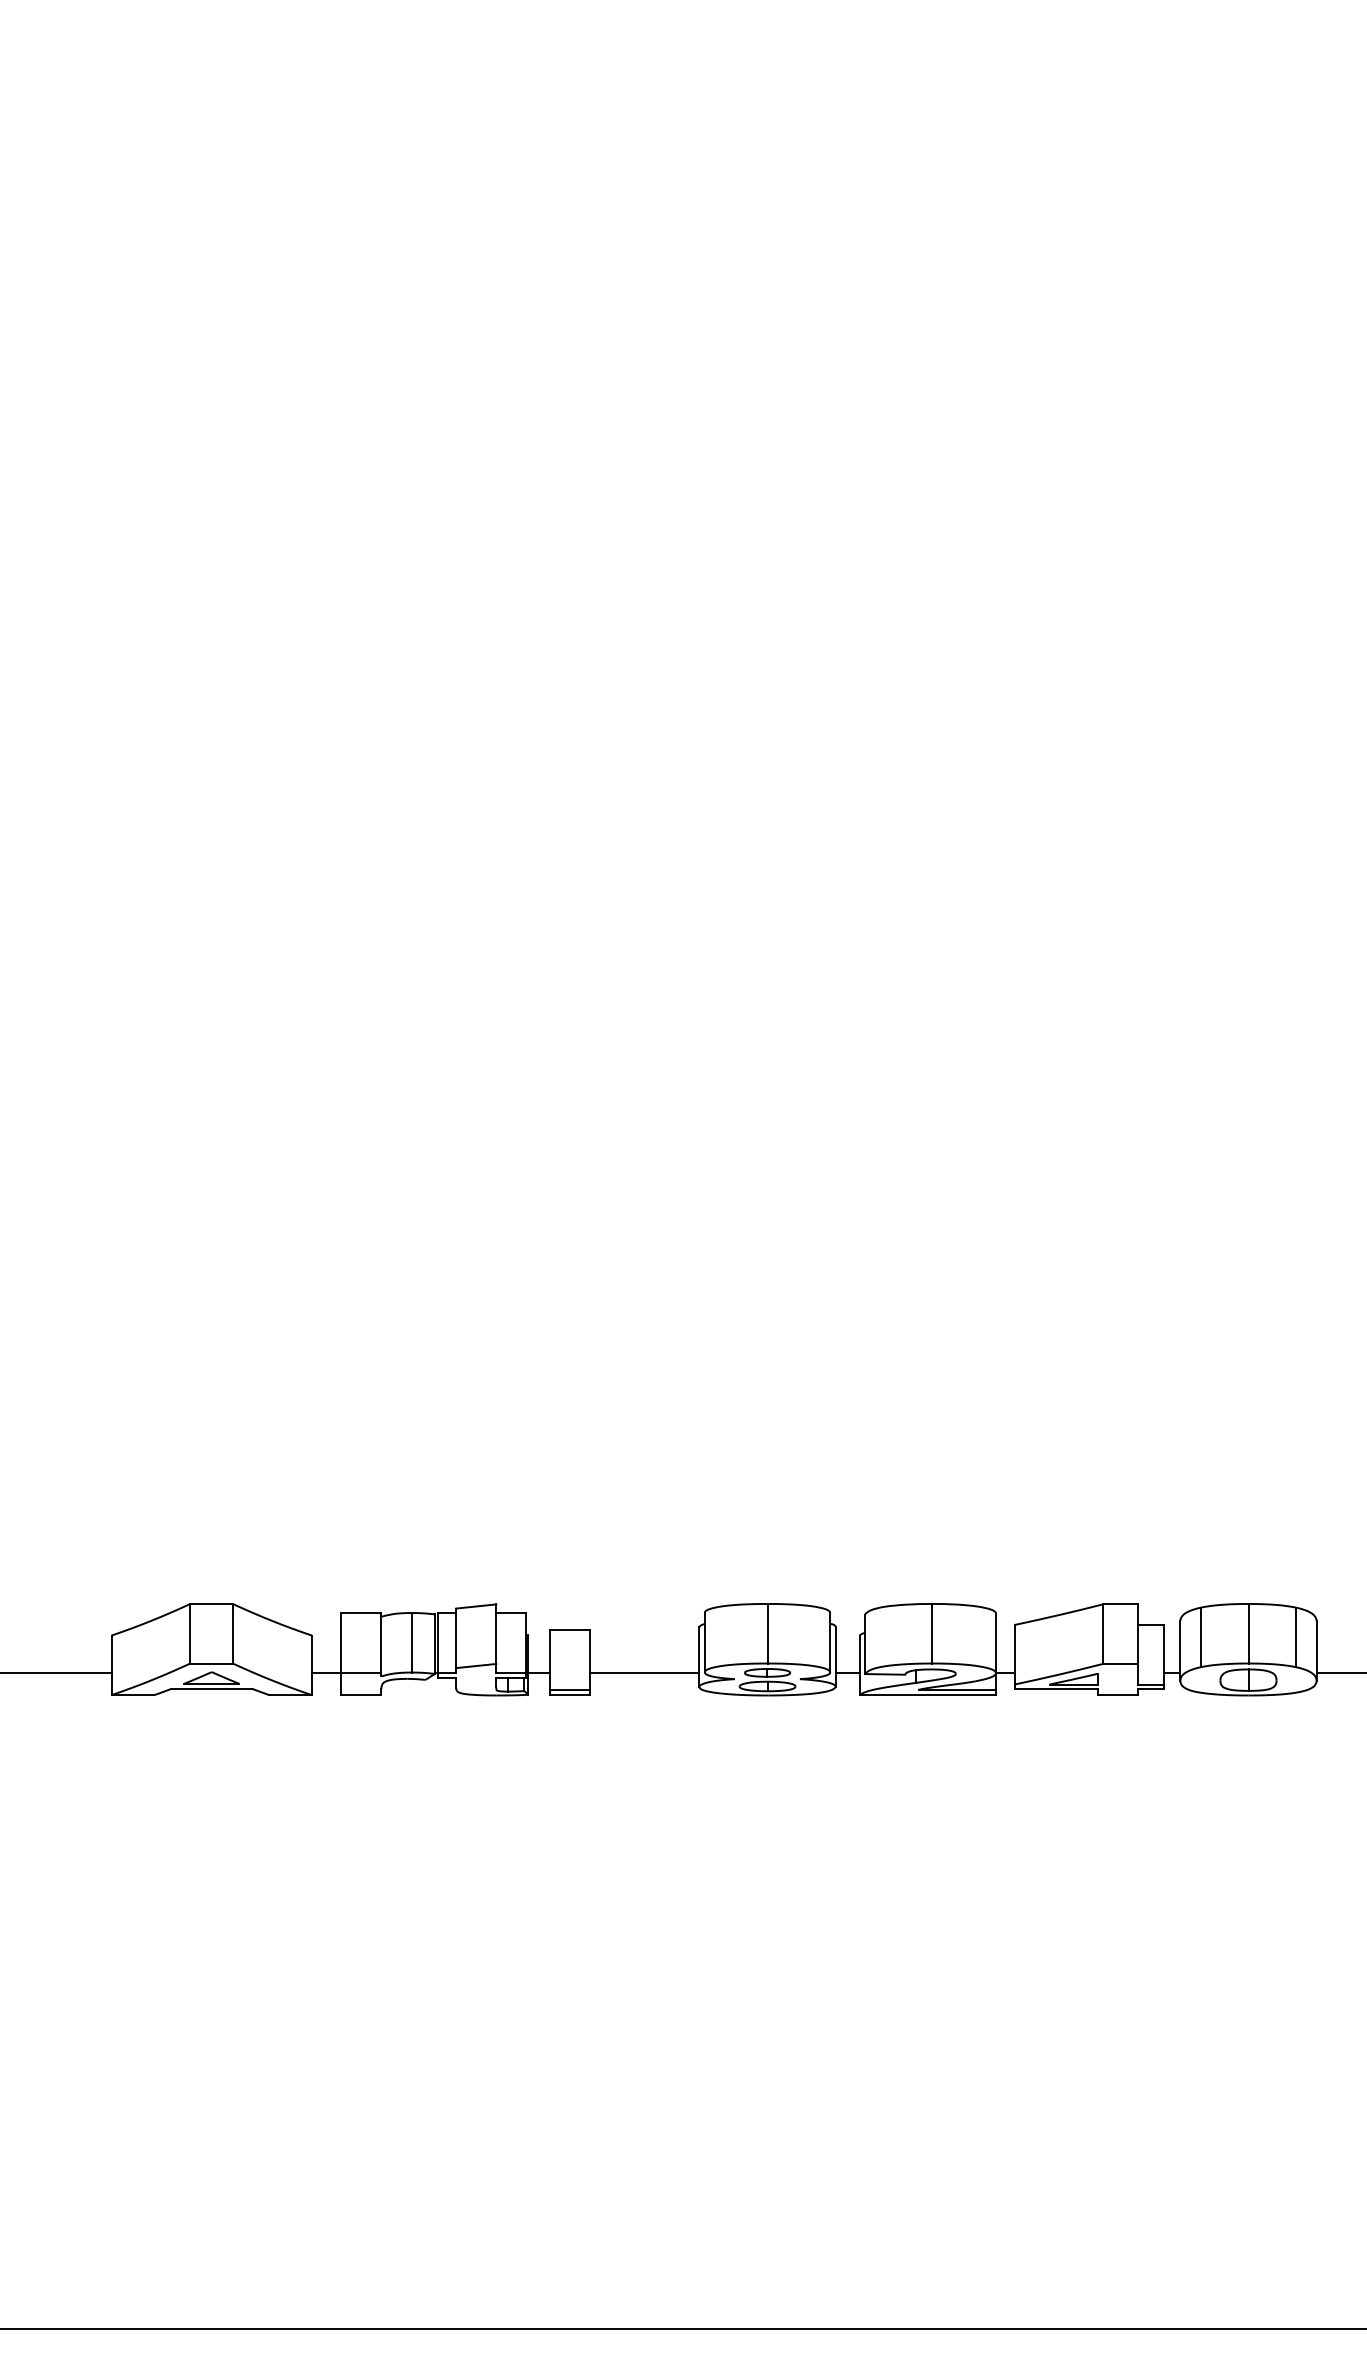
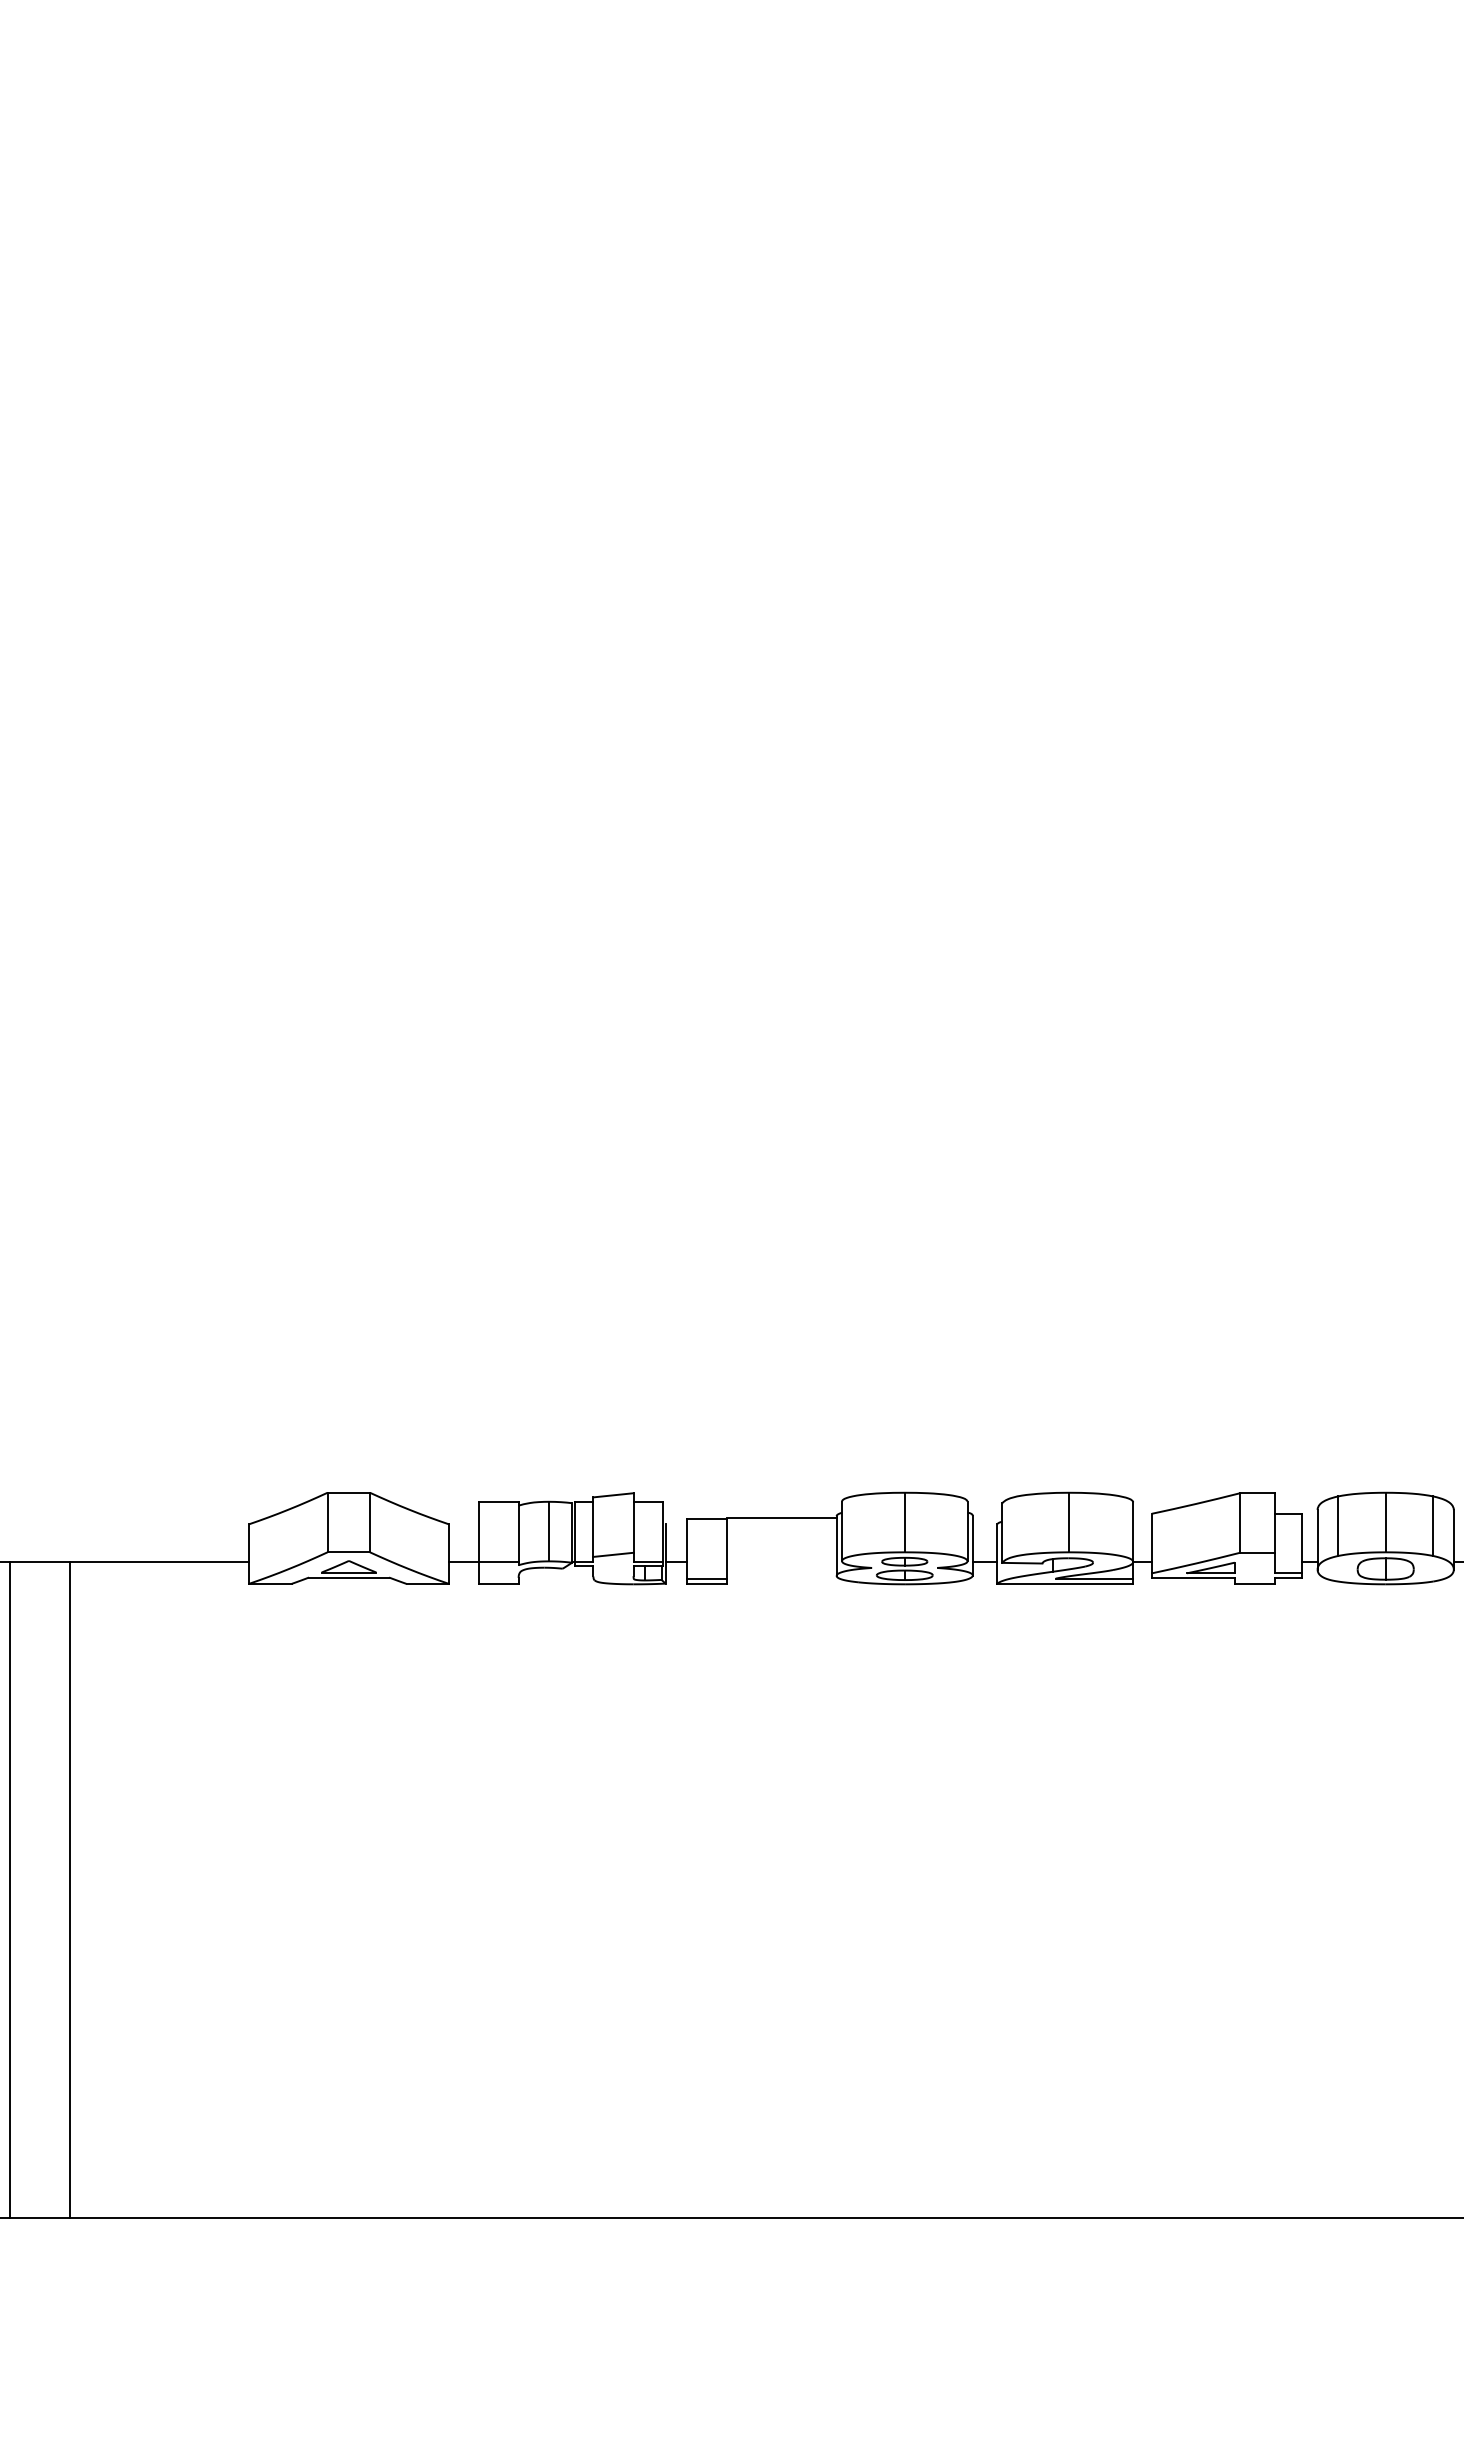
line: (644, 1673) -> (781, 1518), moved

